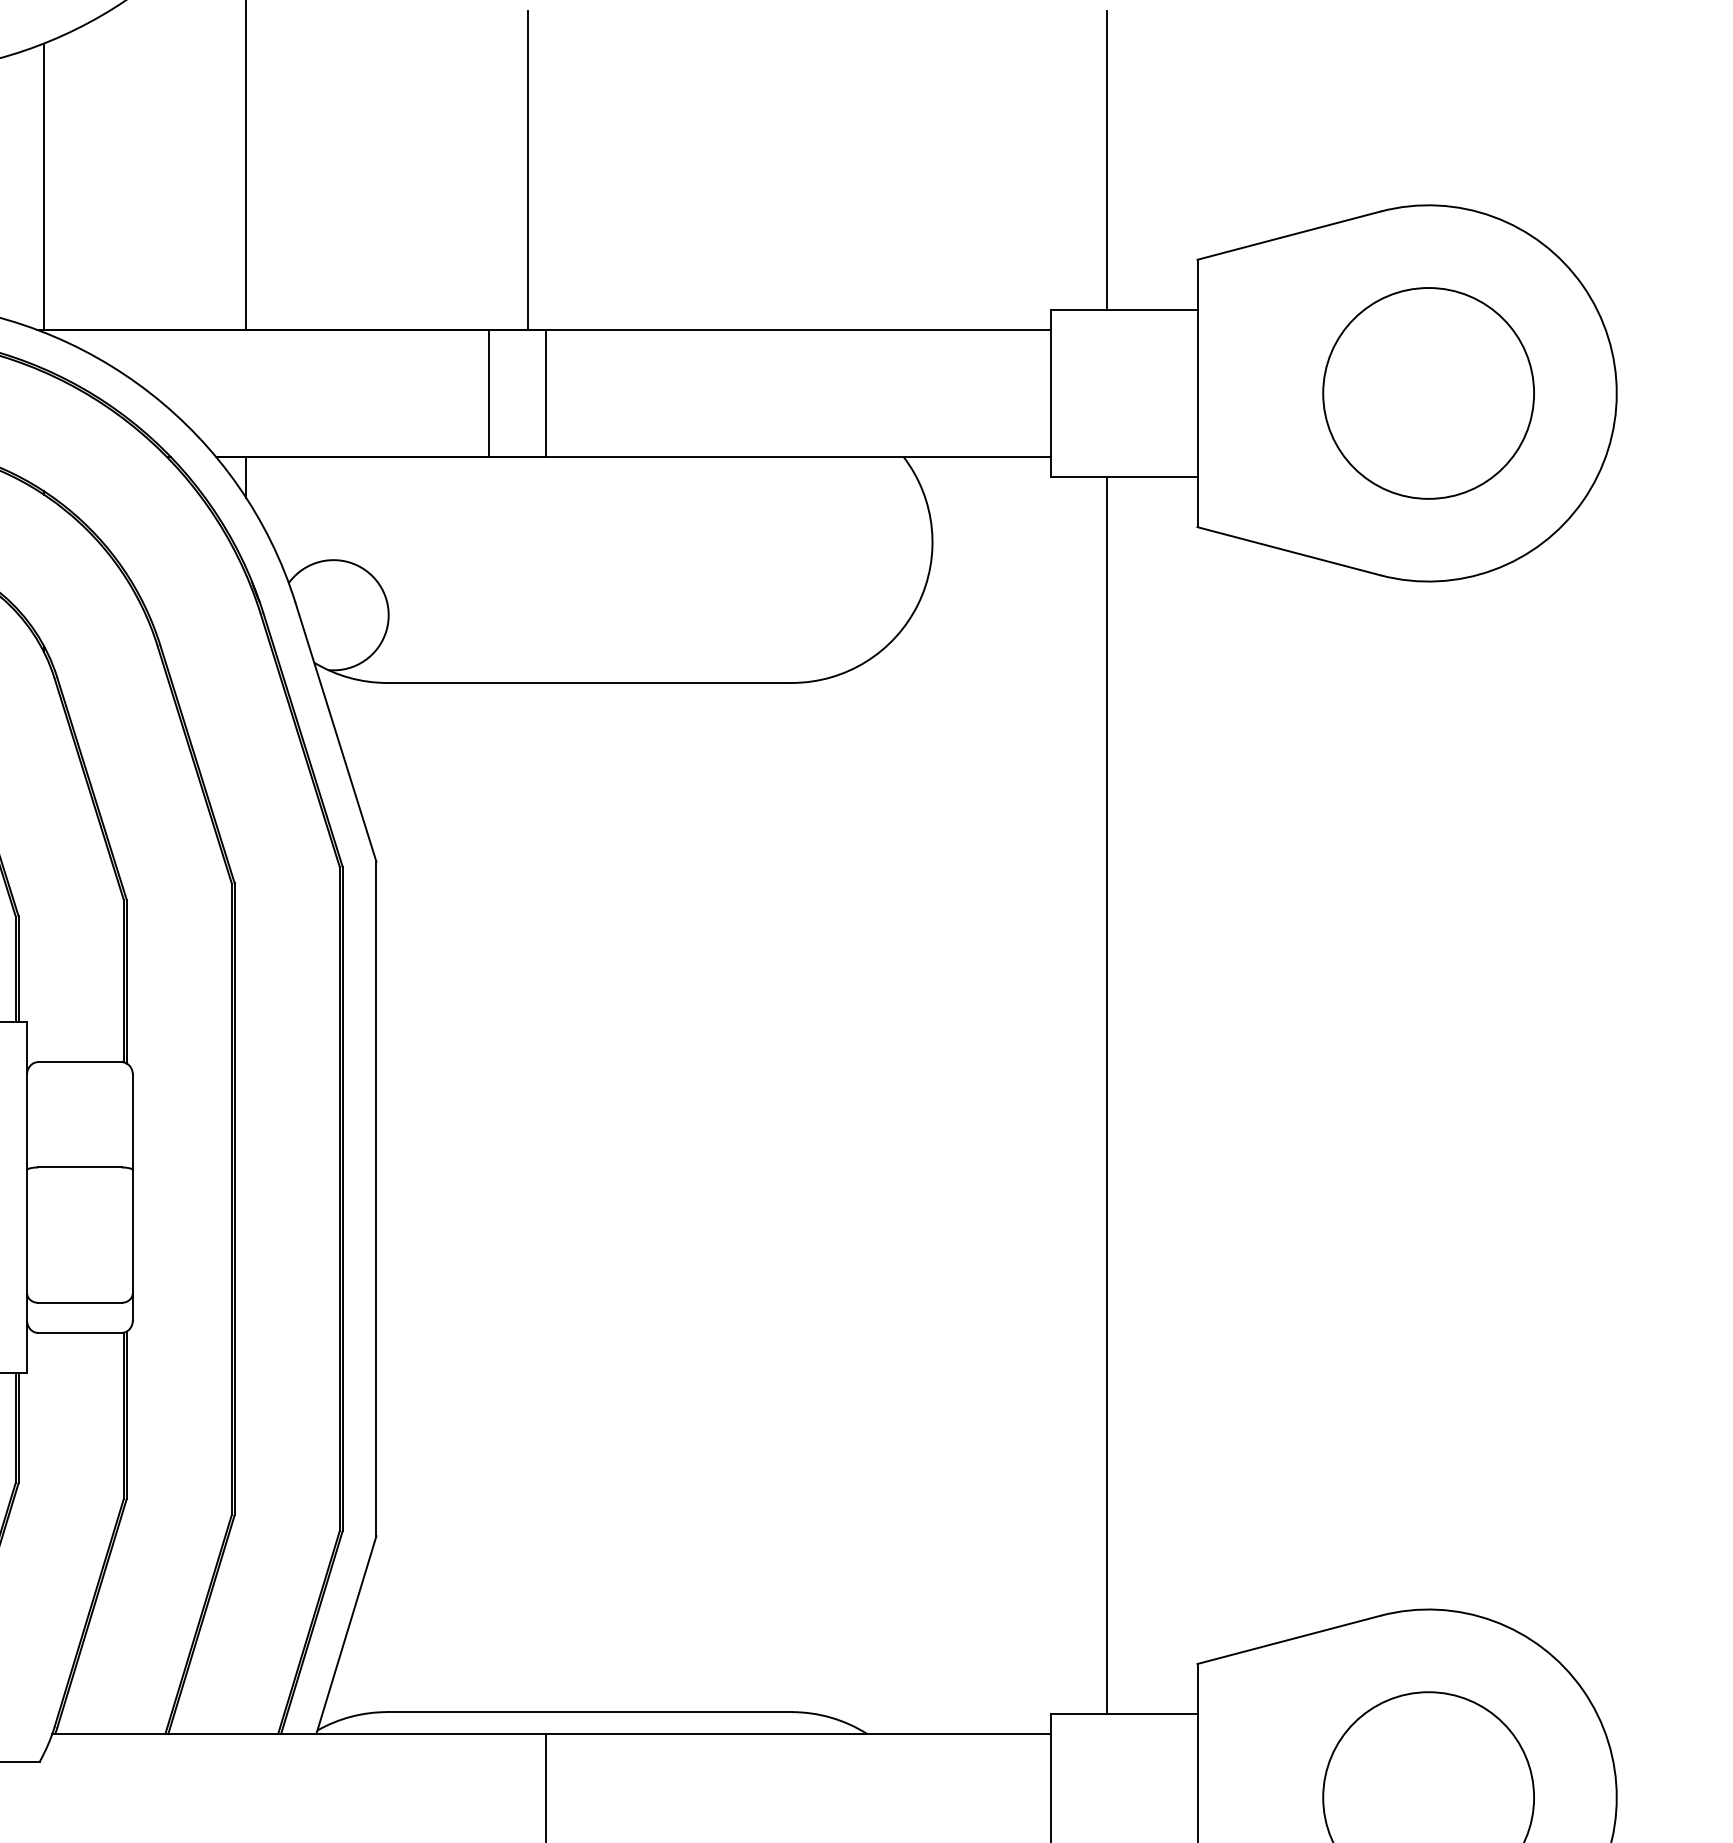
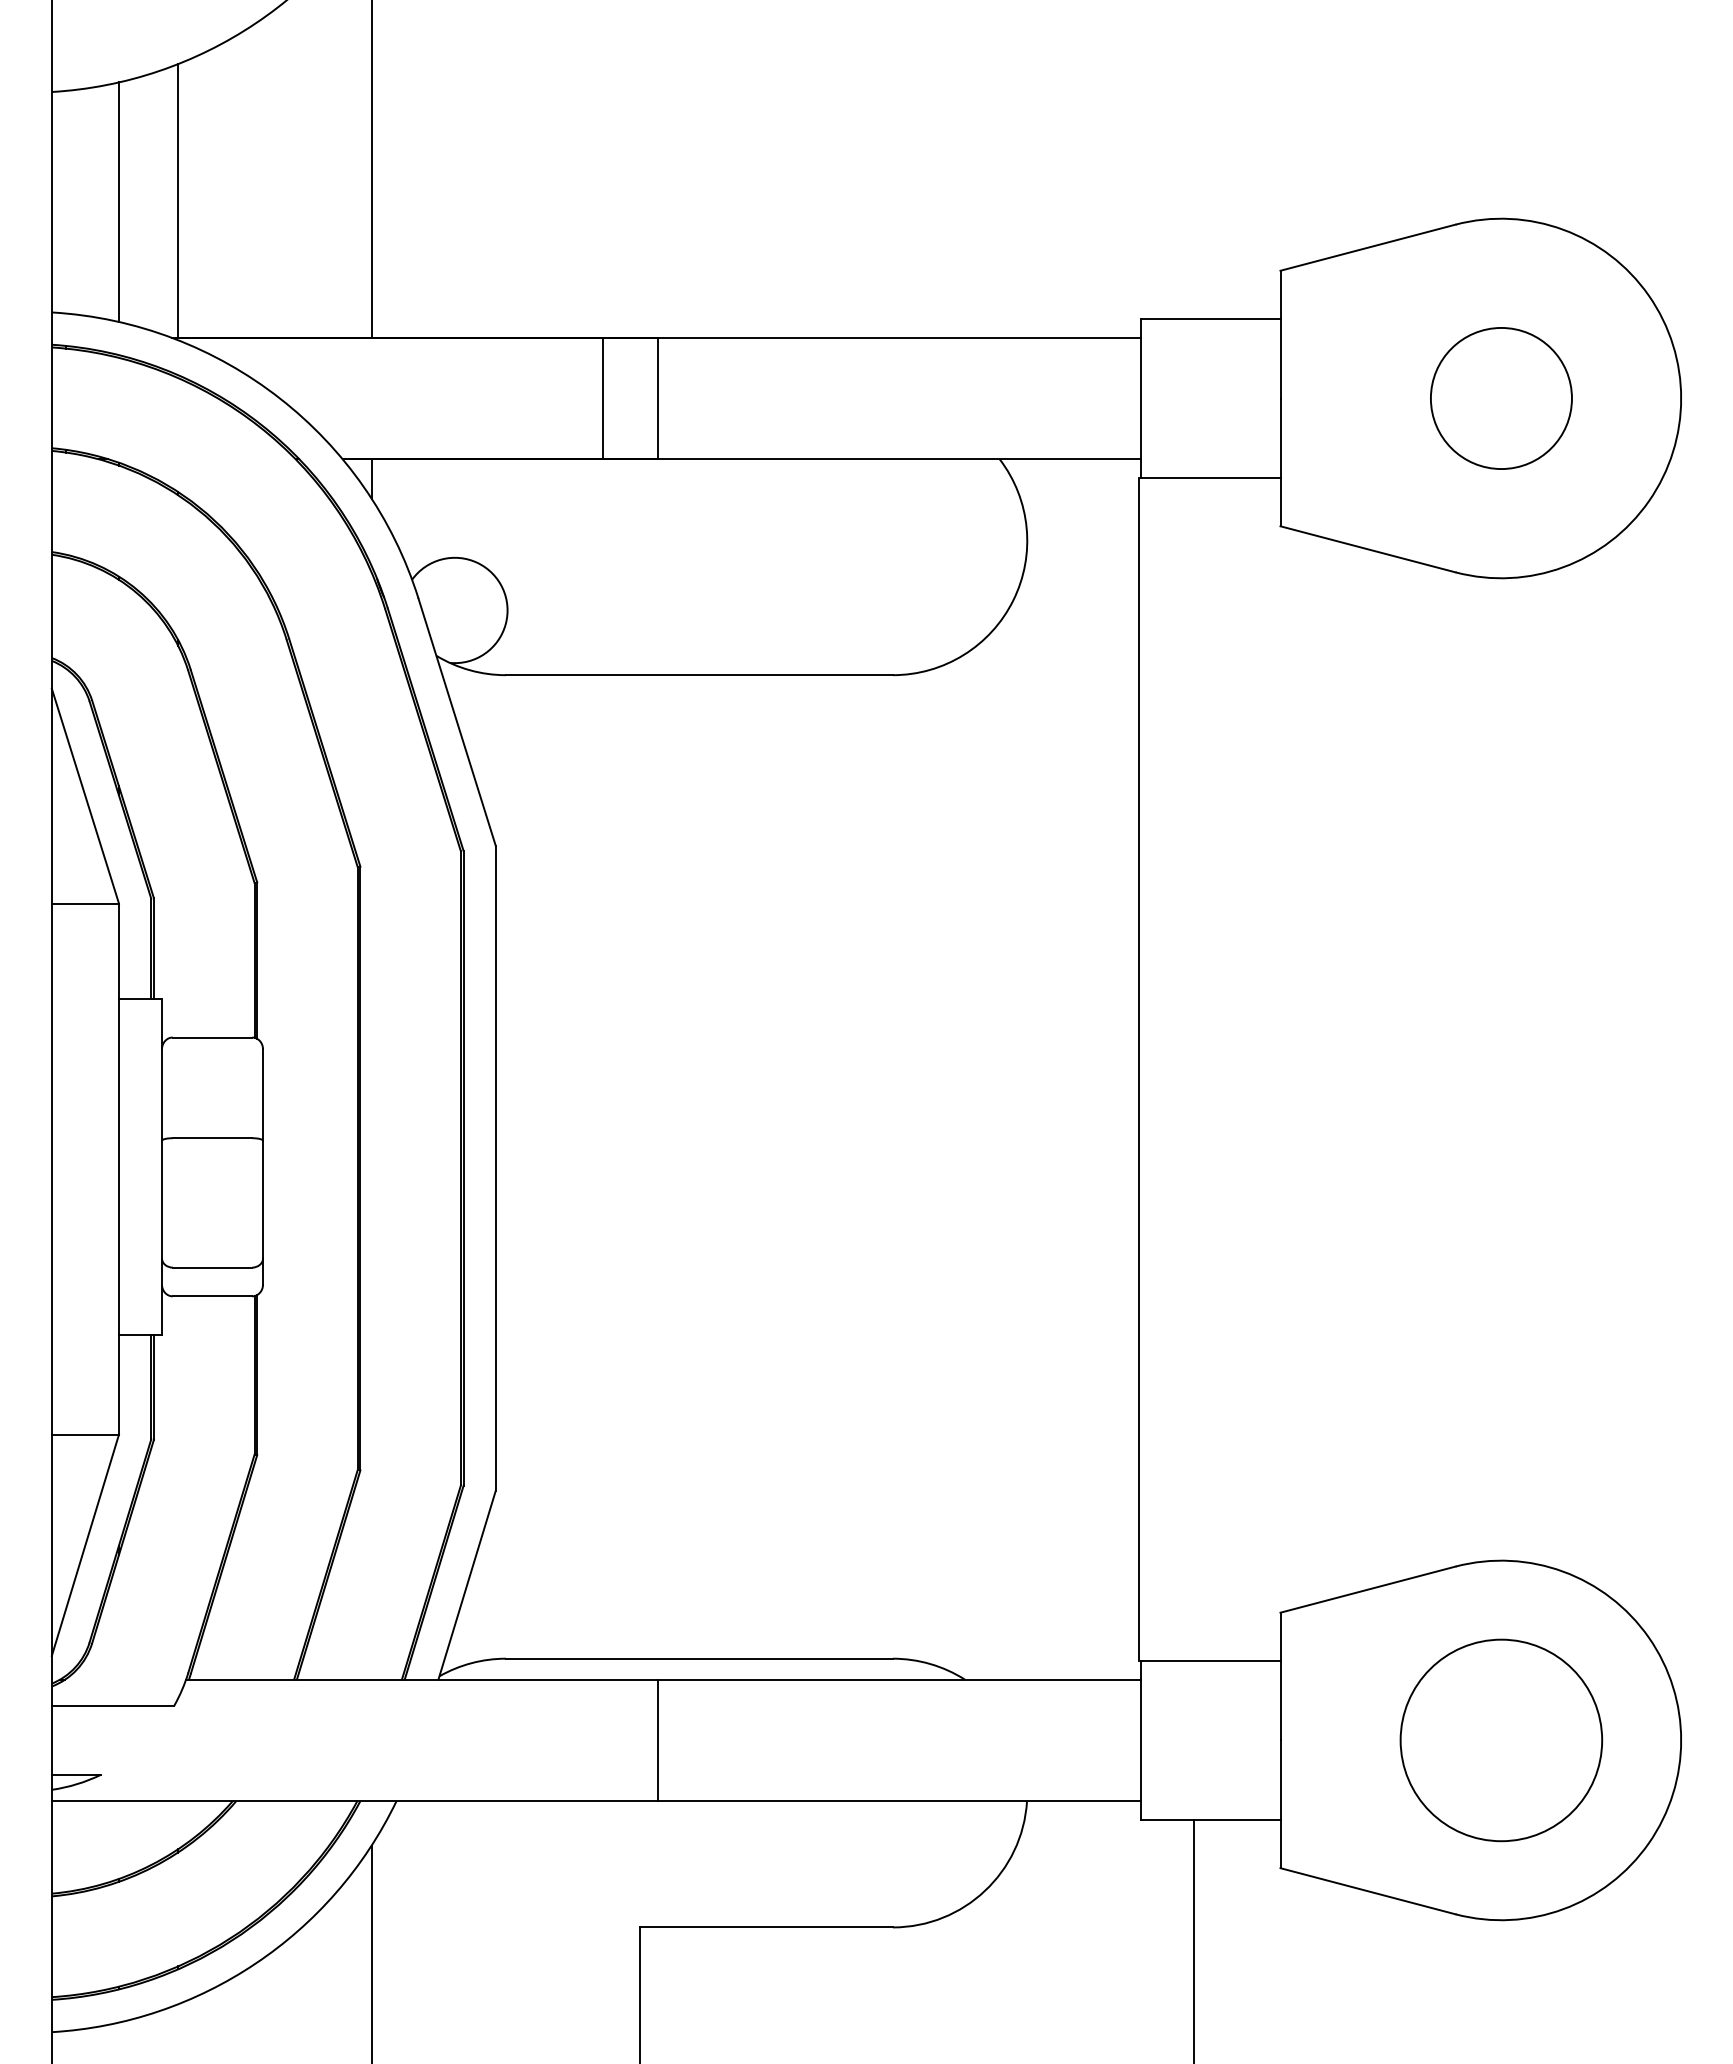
line: (1106, 160) -> (1193, 175), removed
line: (527, 169) -> (640, 184), removed
circle: (1428, 393) -> (1501, 398), size x0.7
line: (1106, 1095) -> (1138, 1069), moved

